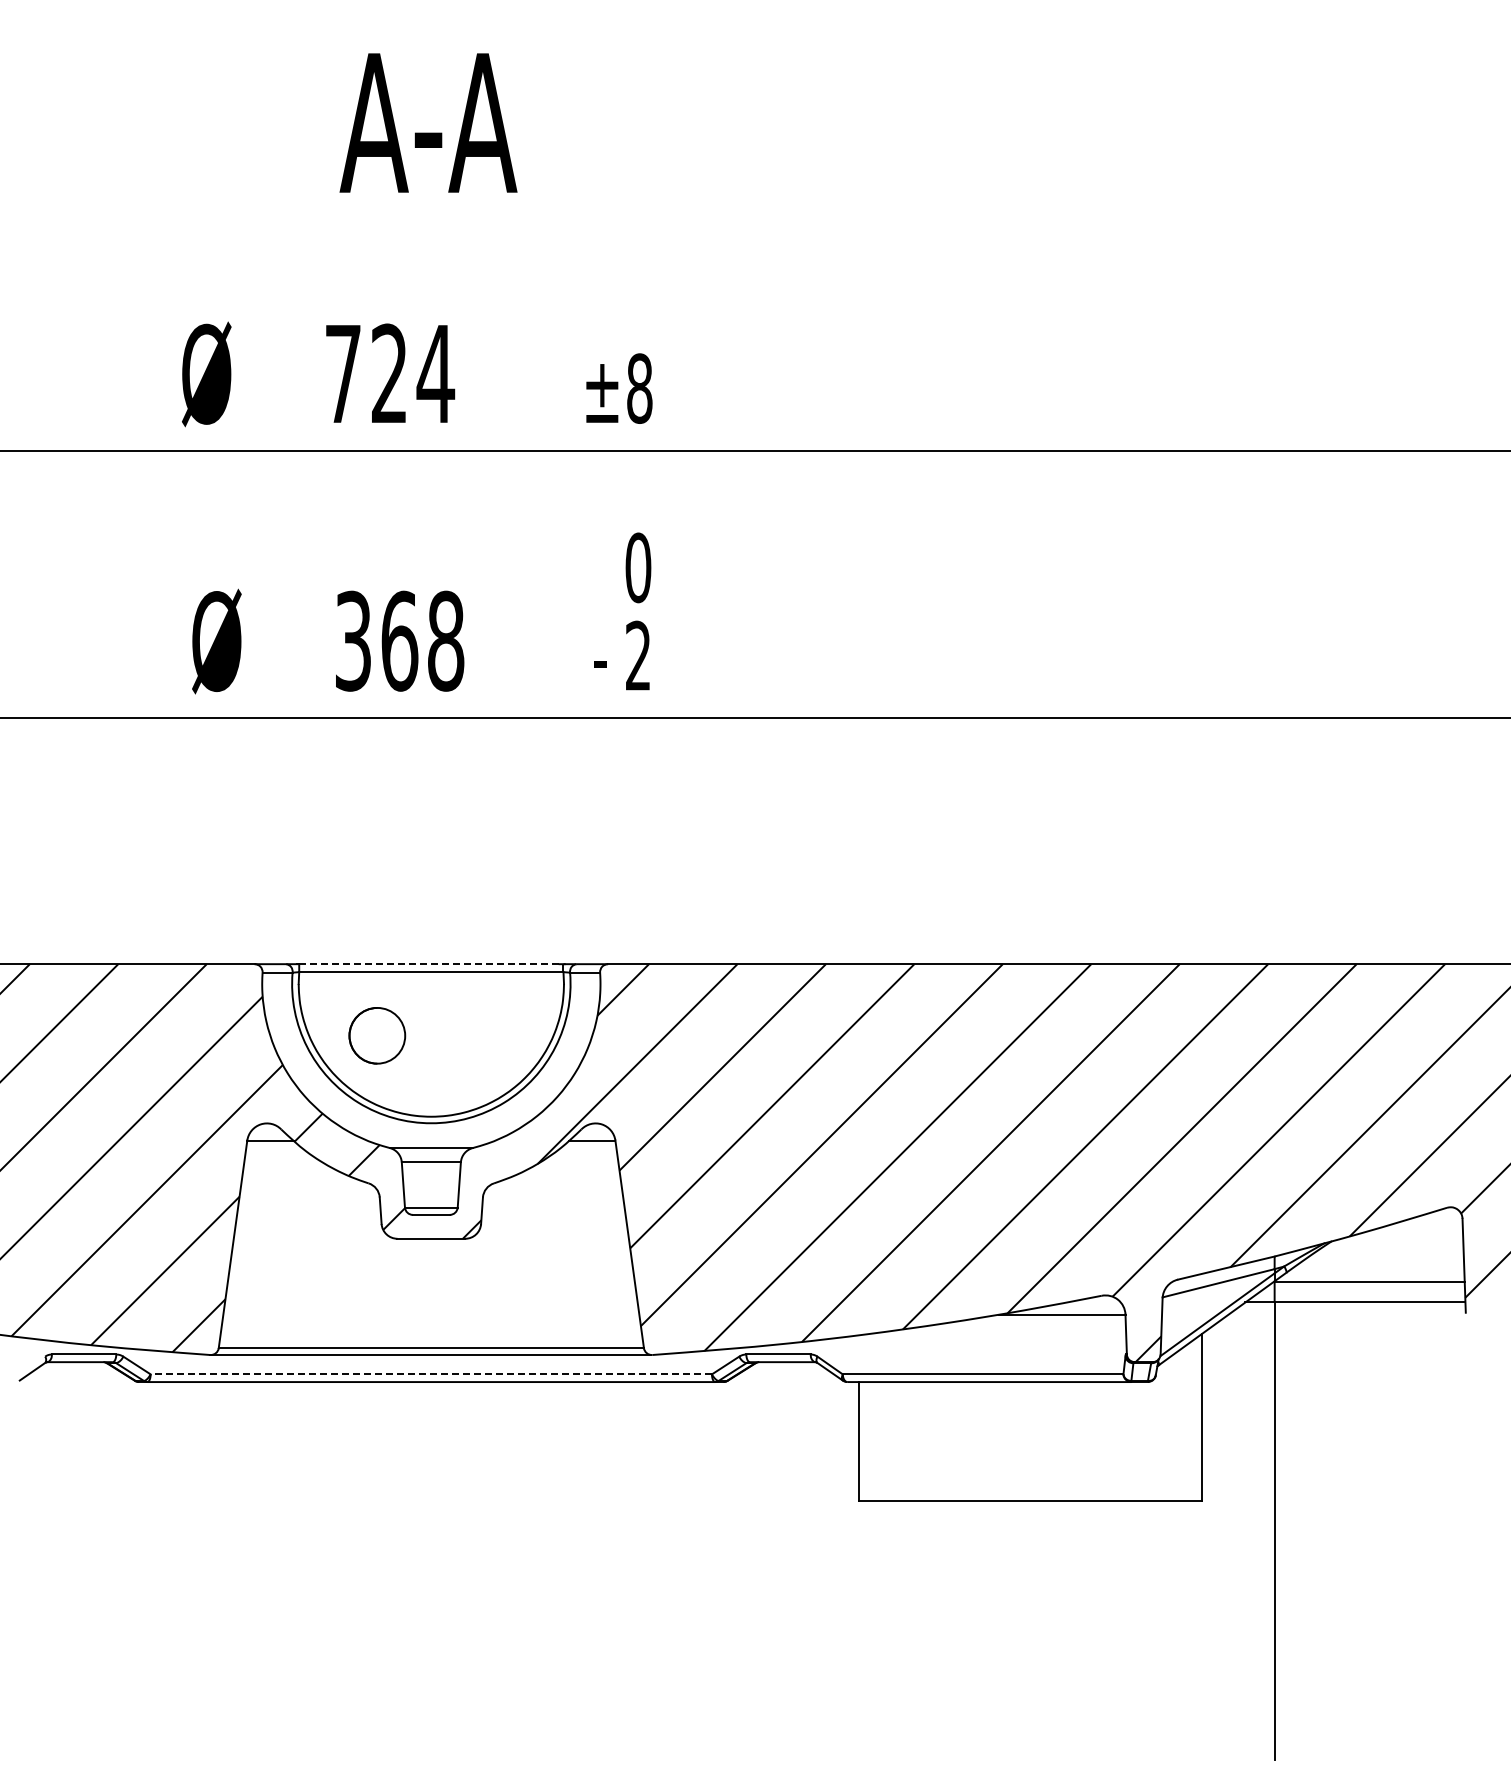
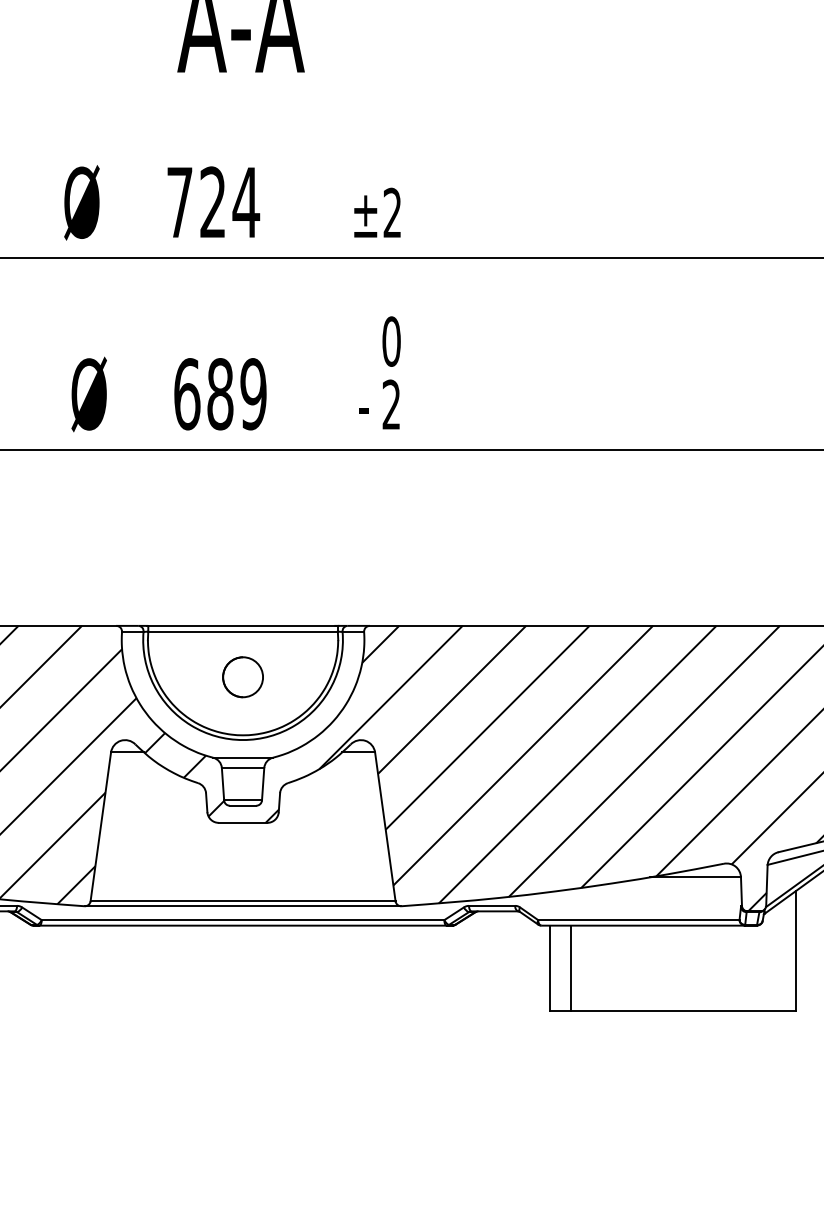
text: (639, 388) -> (392, 212), ±8 -> ±2
text: (399, 640) -> (220, 393), 368 -> 689
line: (431, 964) -> (243, 626), dashed -> solid
part: (377, 1035) -> (243, 677), moved
line: (431, 1374) -> (243, 920), dashed -> solid
line: (888, 1441) -> (570, 968), added

